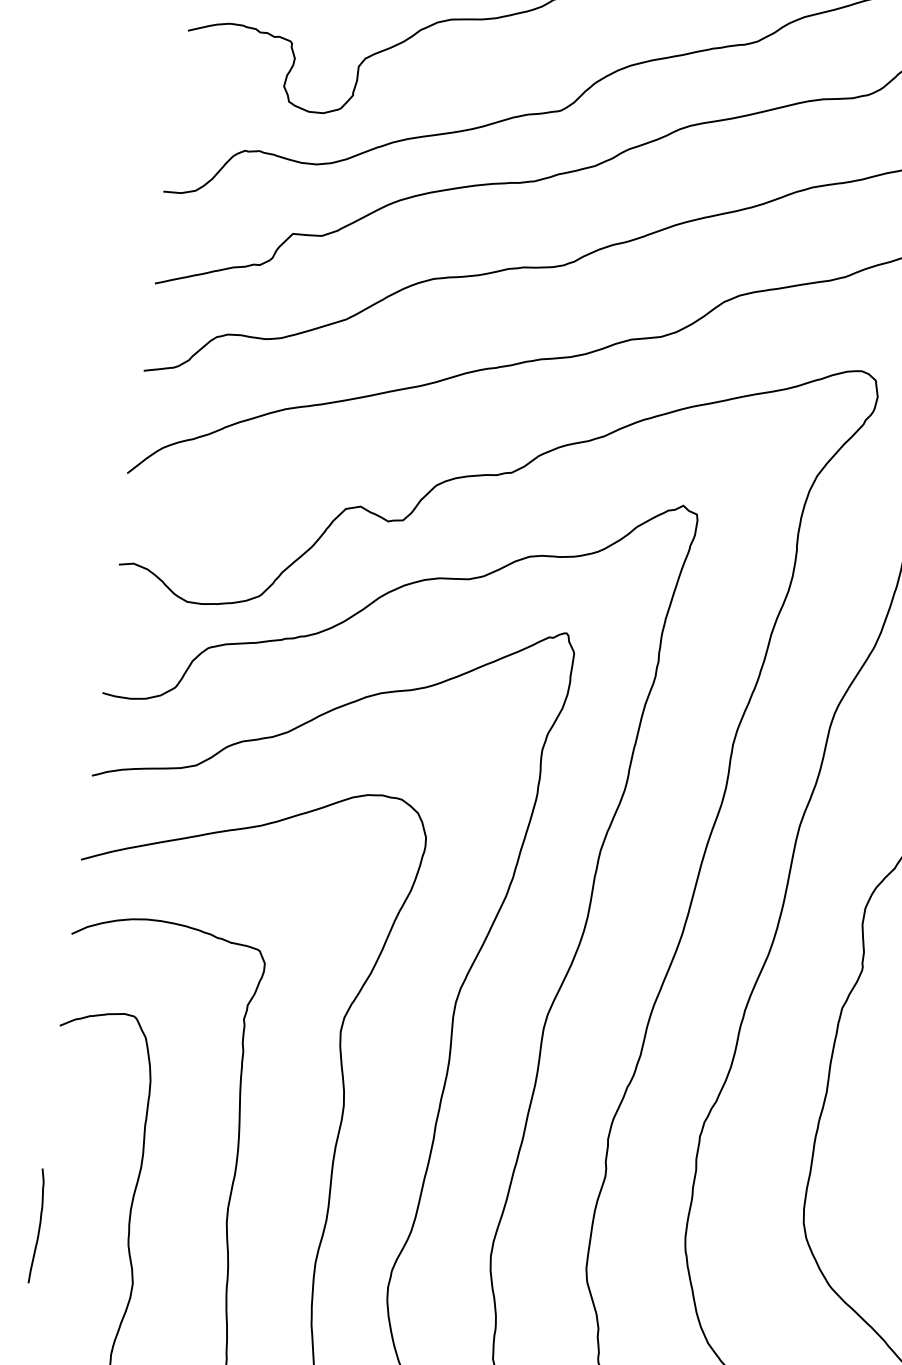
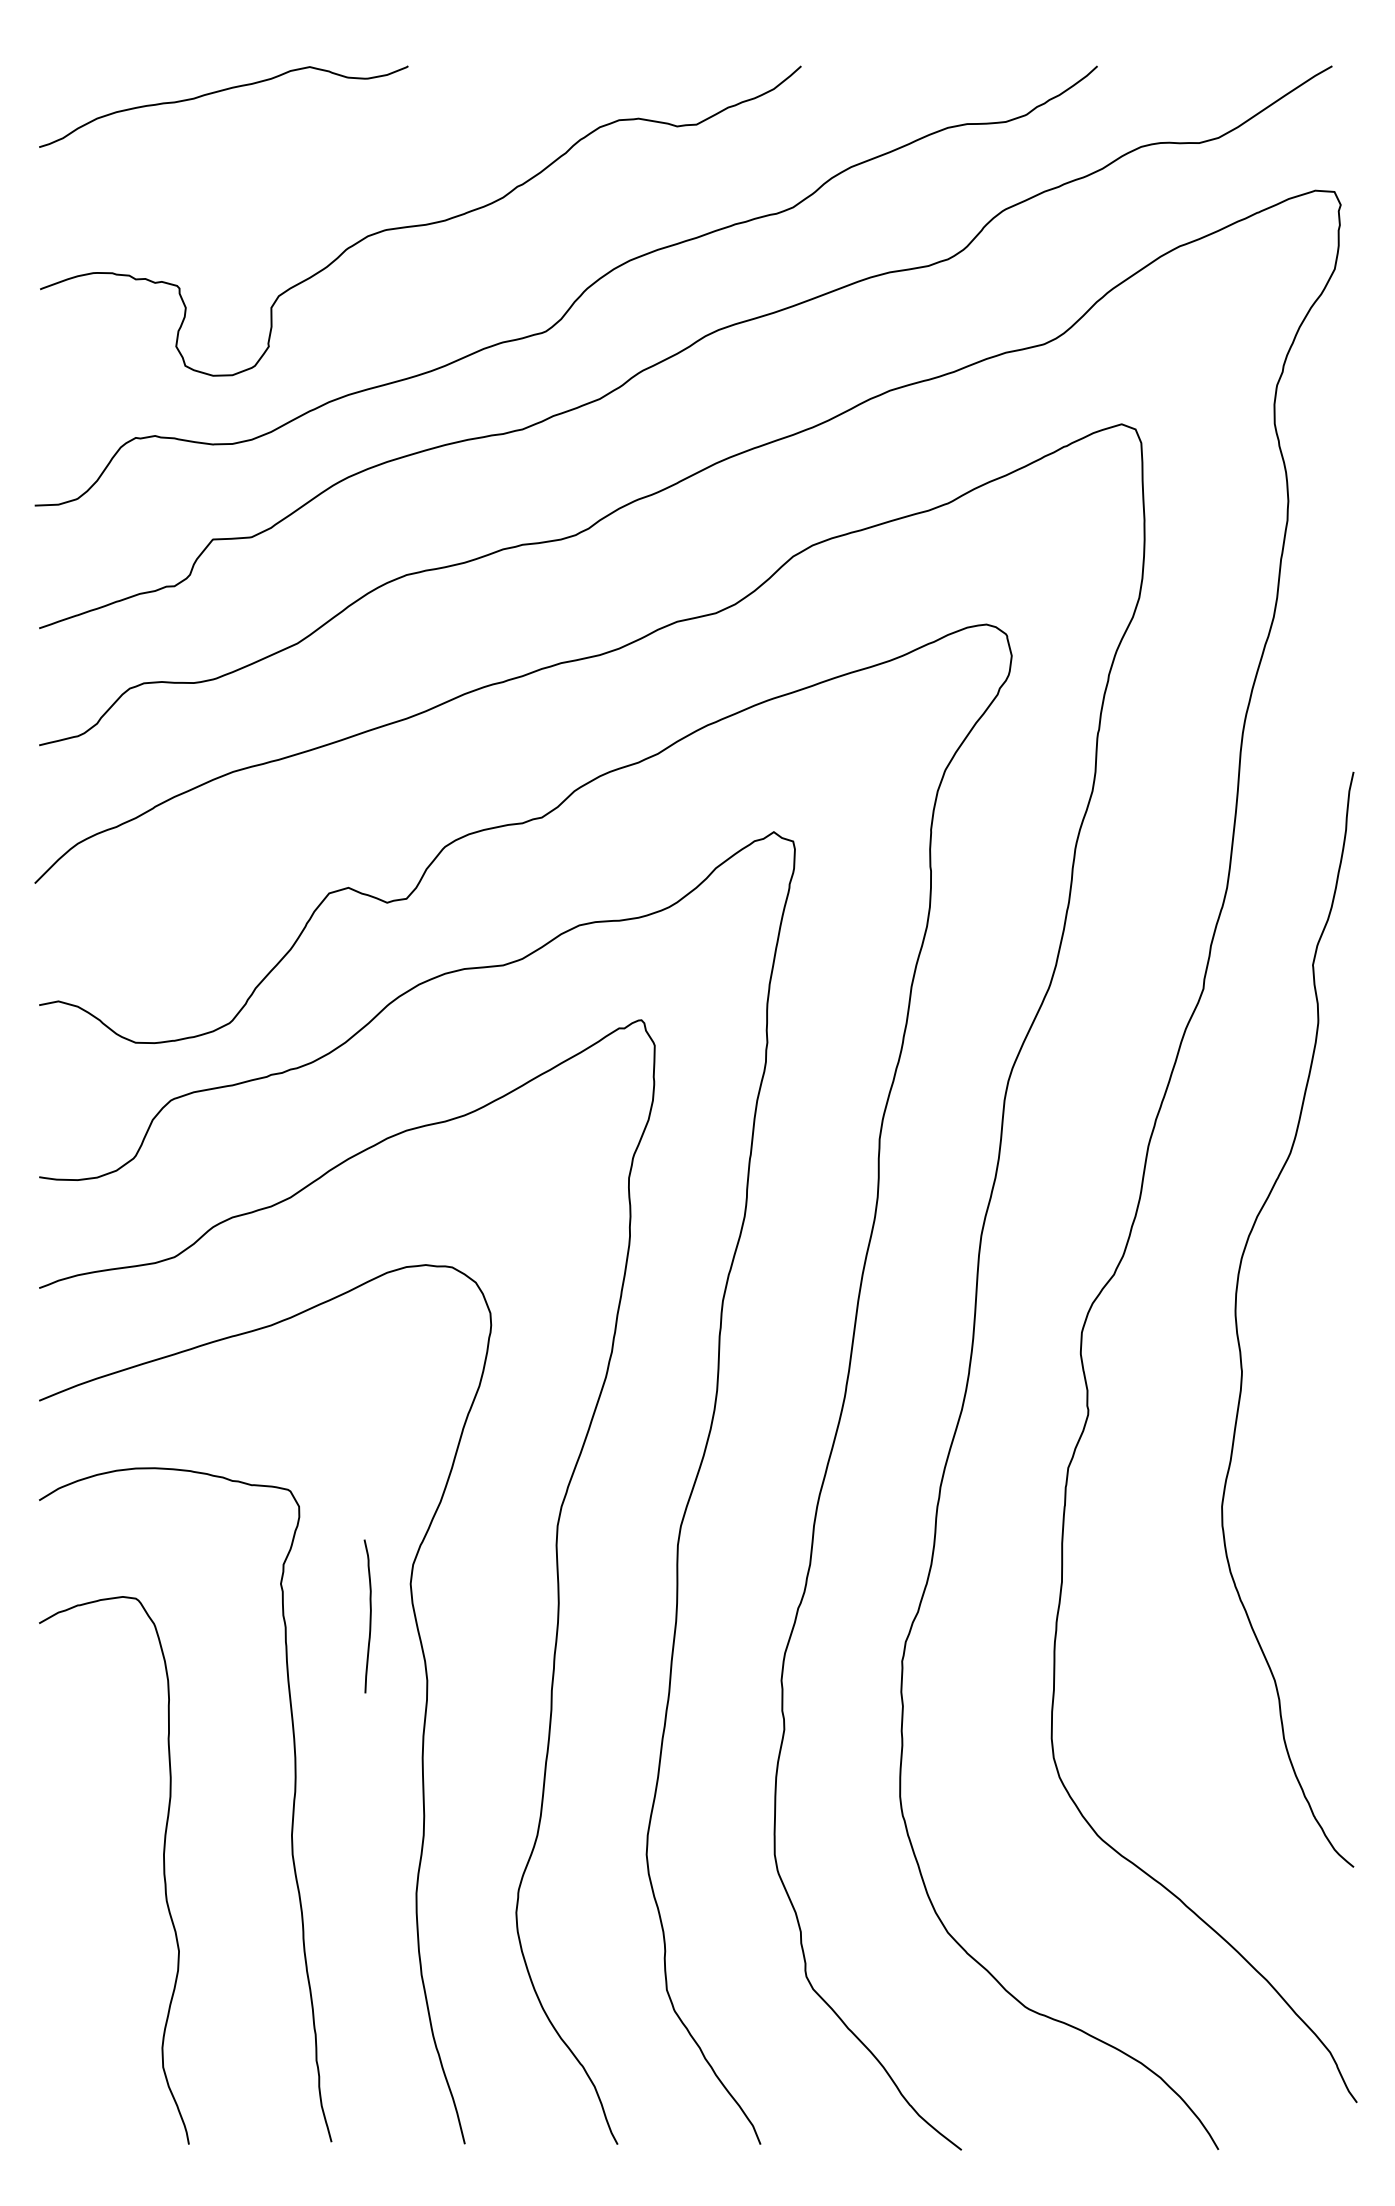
curve: (38, 1226) -> (369, 1616), moved

